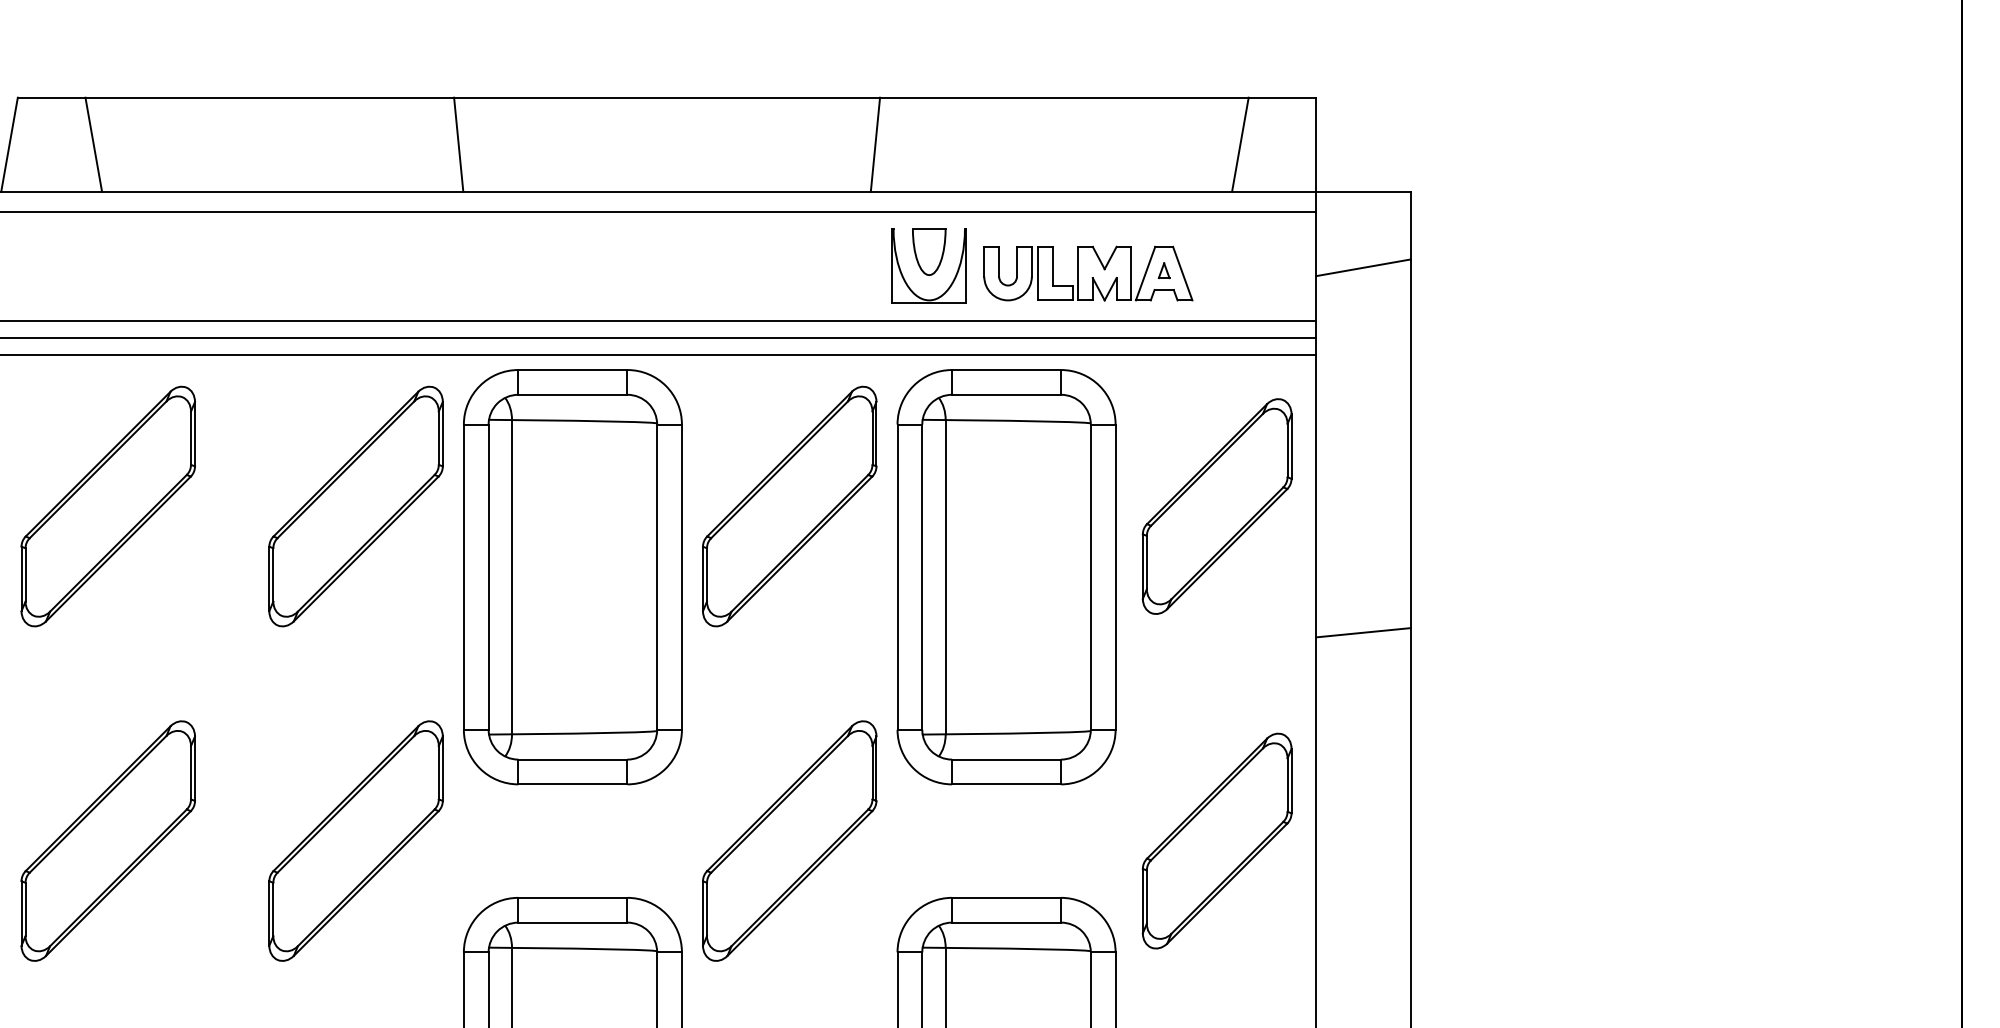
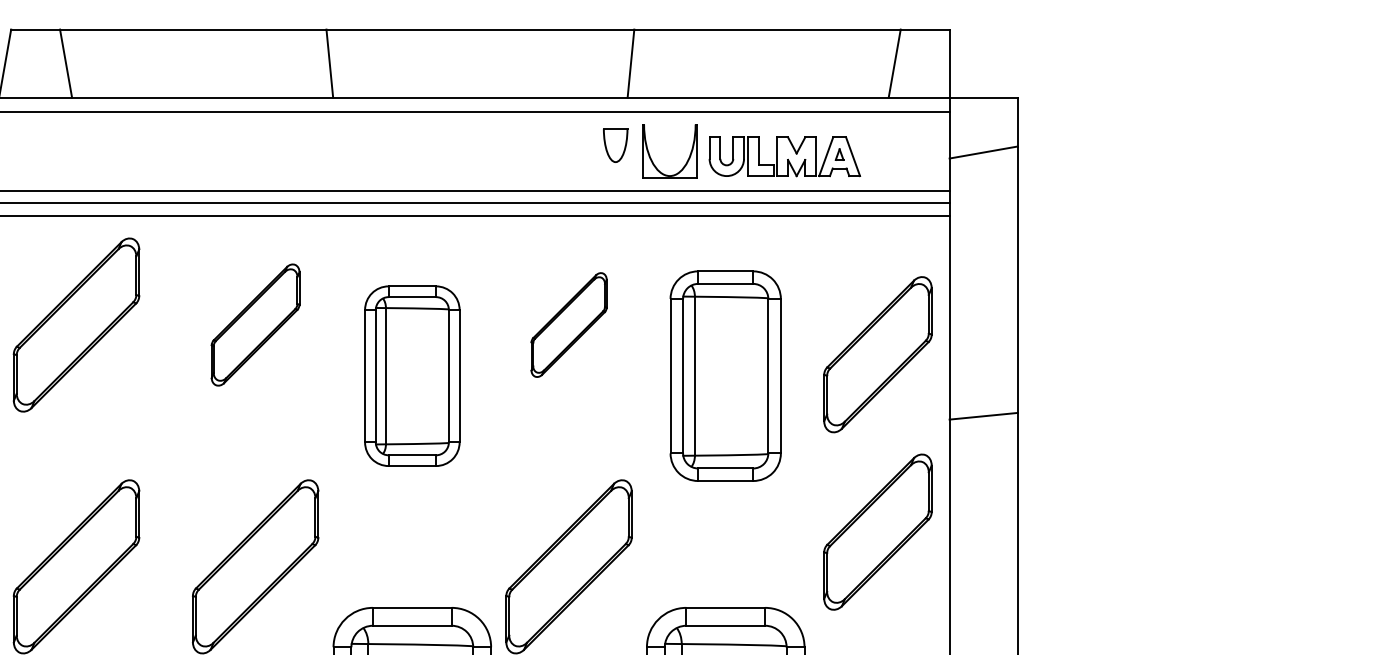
part: (929, 251) -> (615, 145), moved
part: (355, 506) -> (255, 325), size x0.7
part: (789, 506) -> (568, 325), size x0.6
part: (1216, 506) -> (877, 354), moved
part: (572, 577) -> (412, 376), size x0.6
part: (1006, 577) -> (725, 376), size x0.7
part: (1216, 840) -> (877, 531), moved

